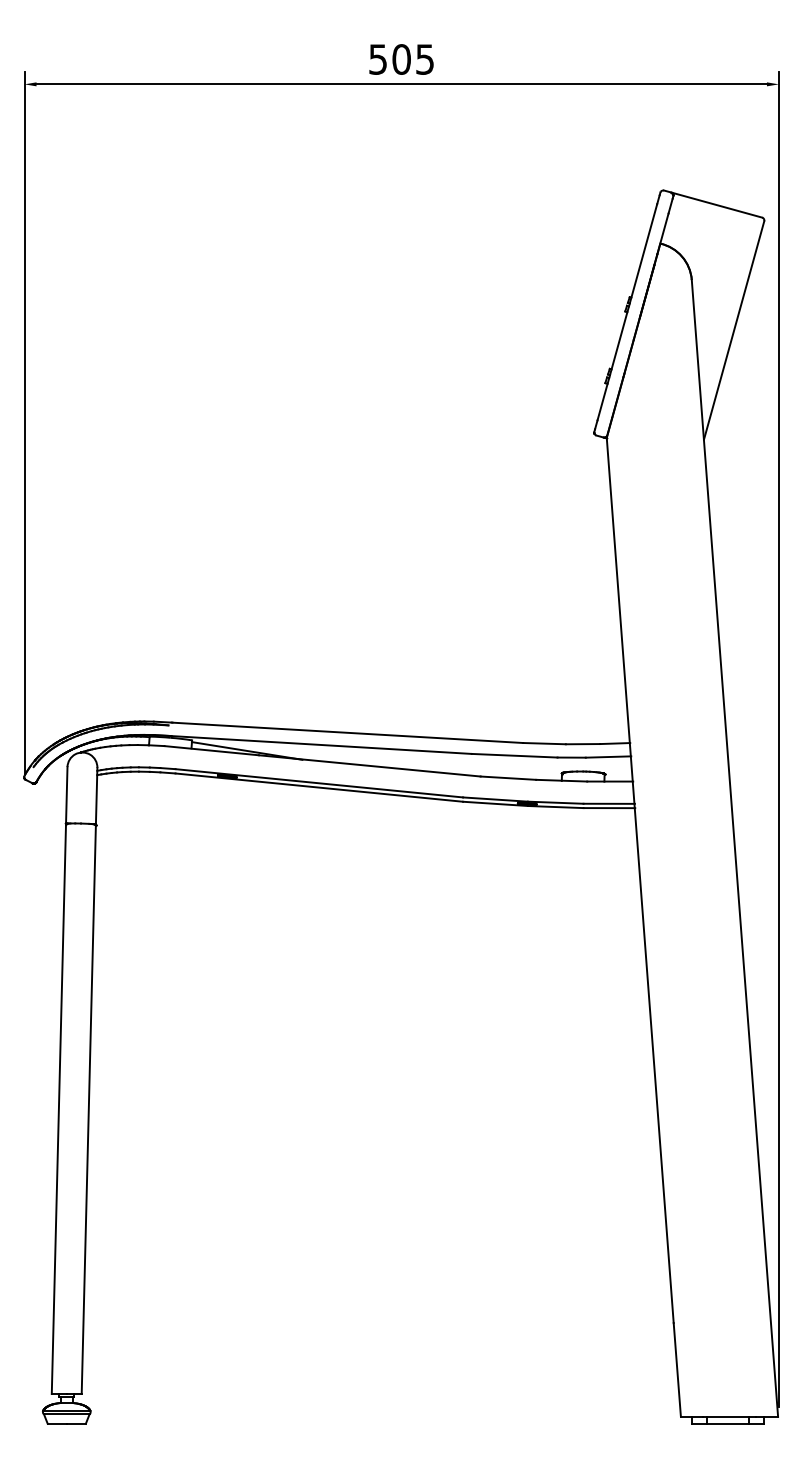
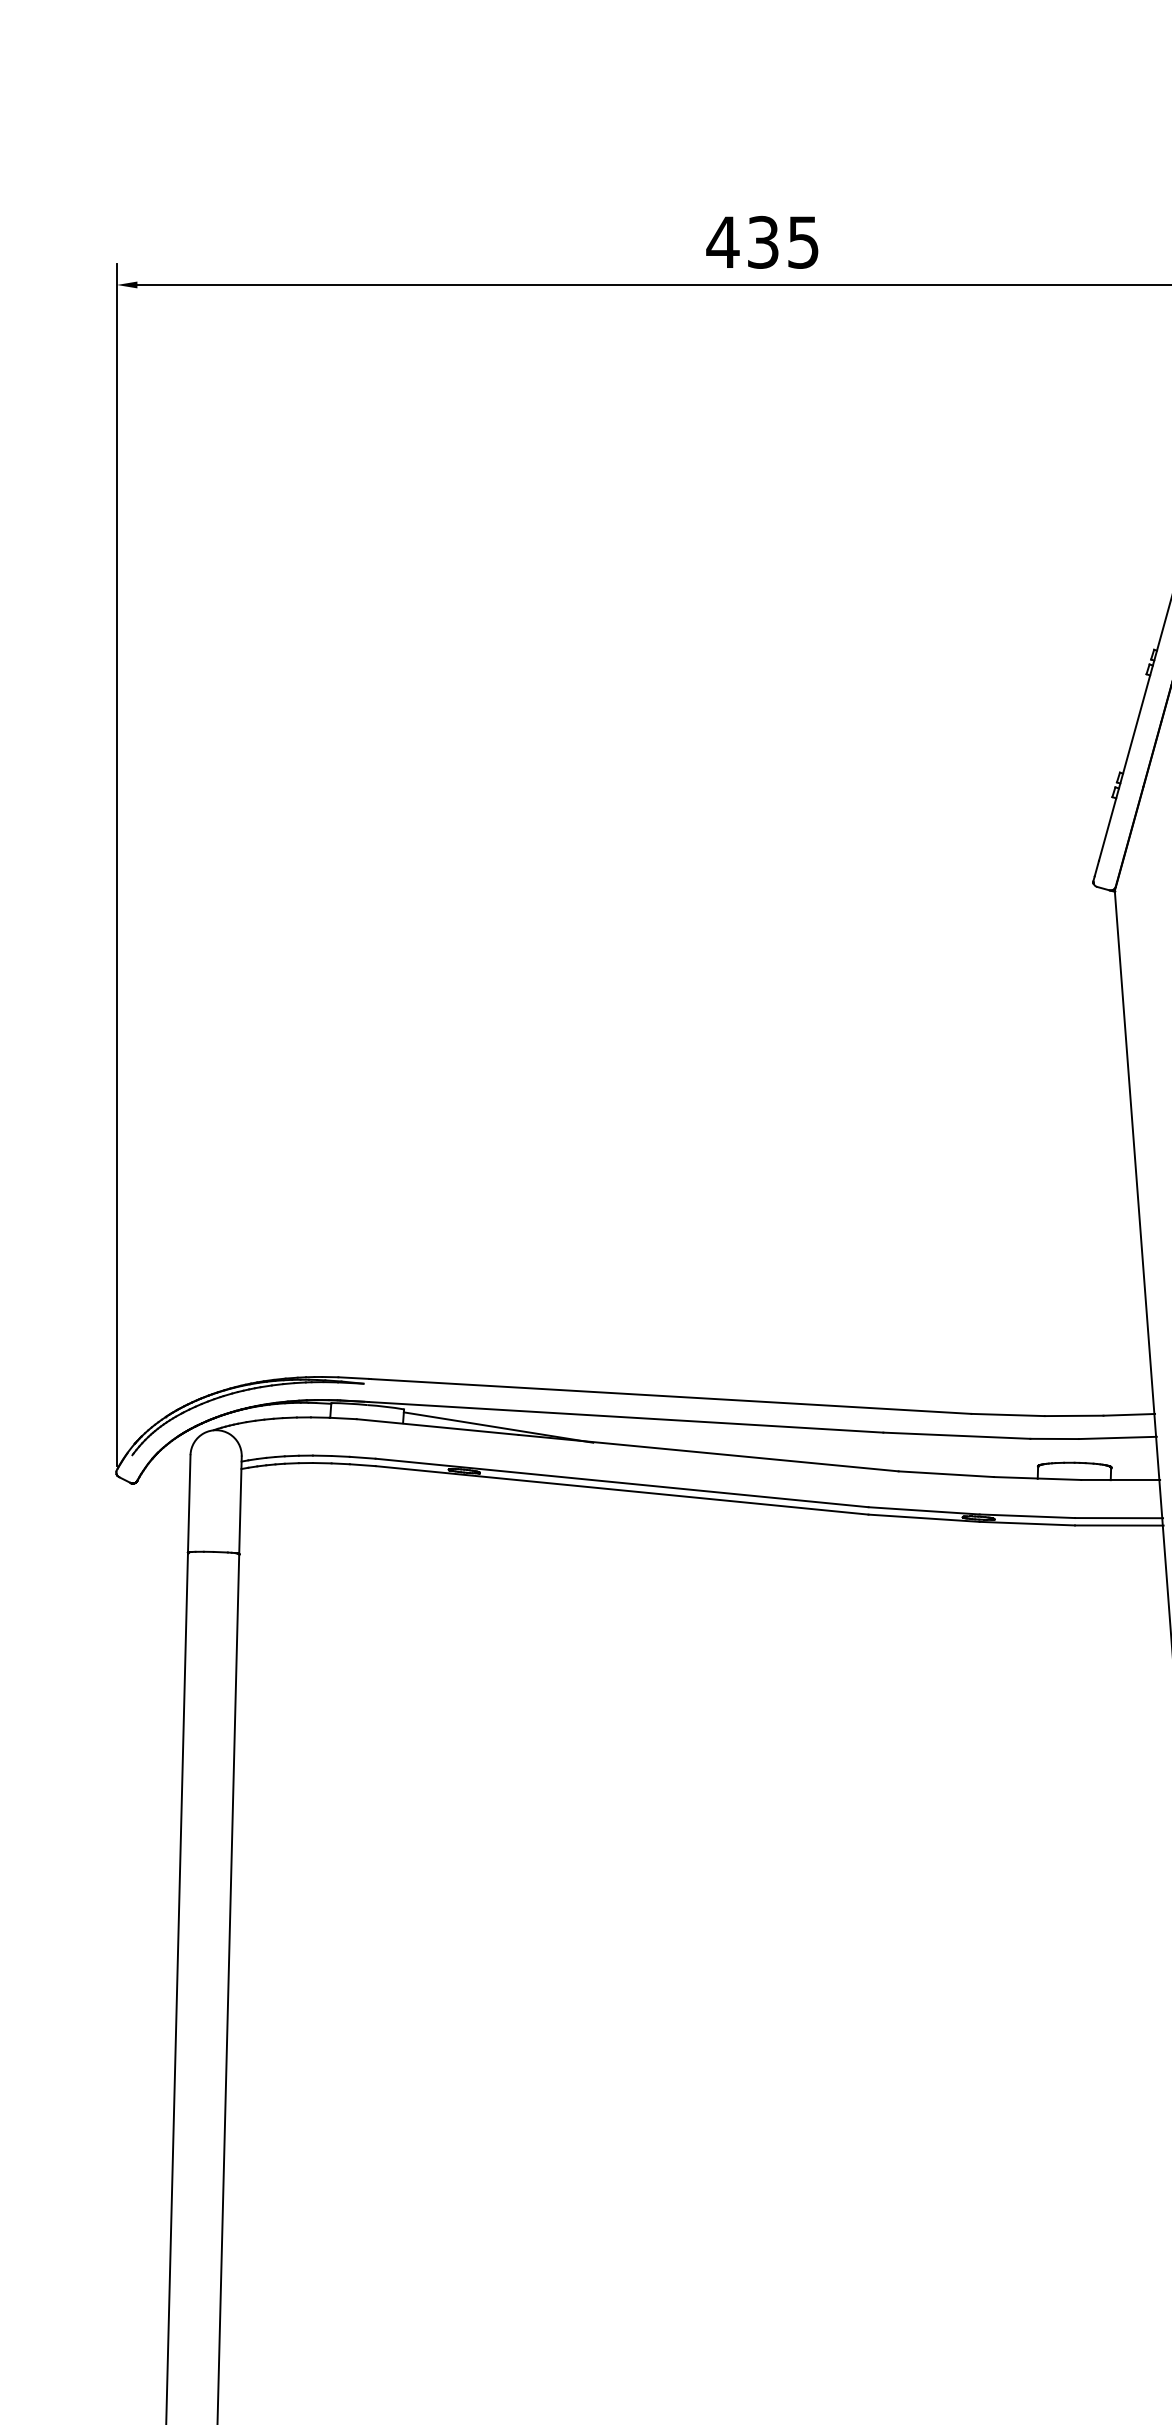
text: (389, 59) -> (742, 242), 505 -> 435

